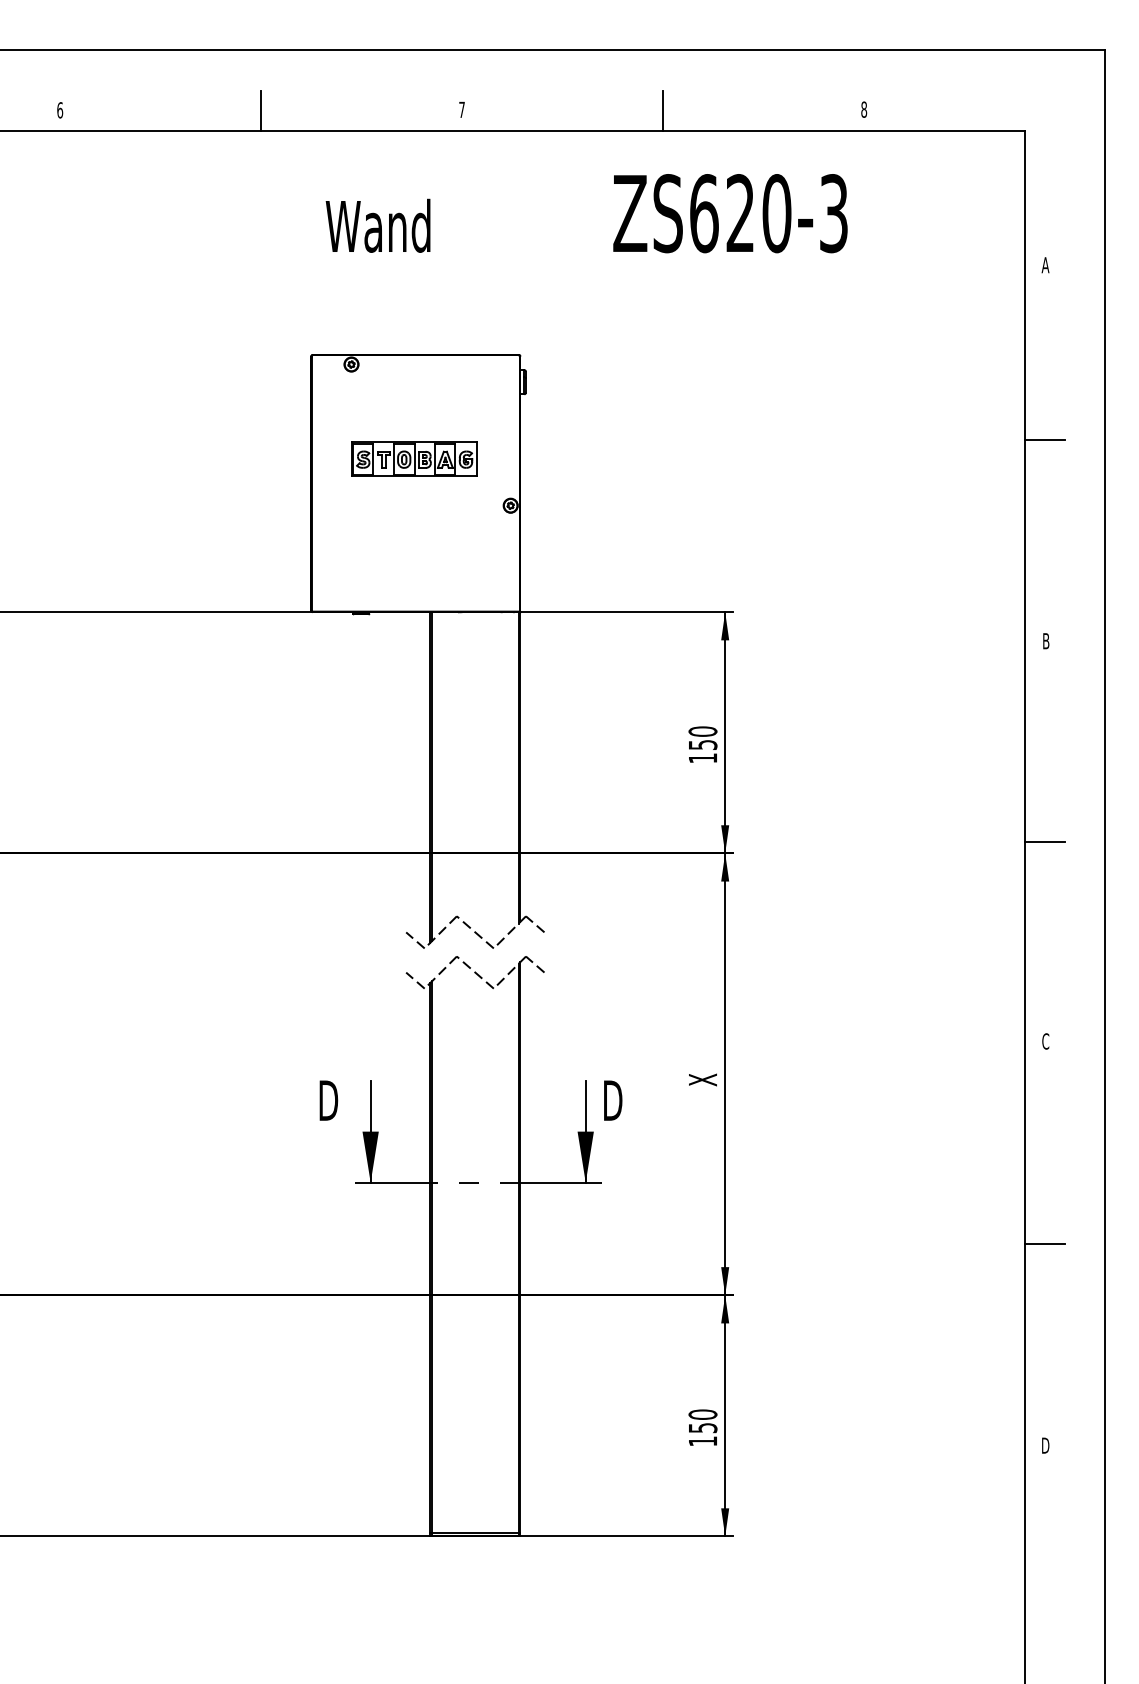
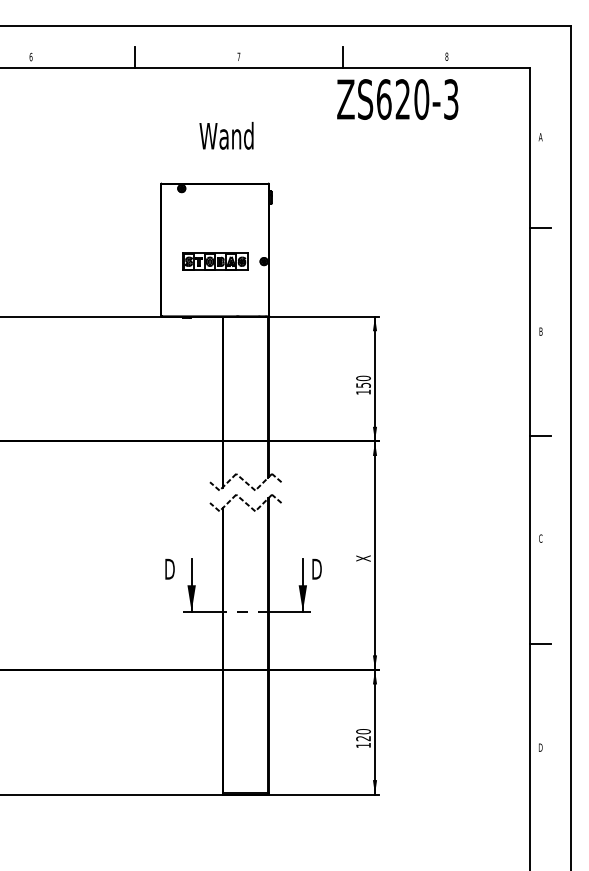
text: (729, 213) -> (397, 99), moved
text: (378, 225) -> (226, 135), moved
part: (414, 459) -> (215, 261), moved
text: (702, 1427) -> (363, 738), 150 -> 120

